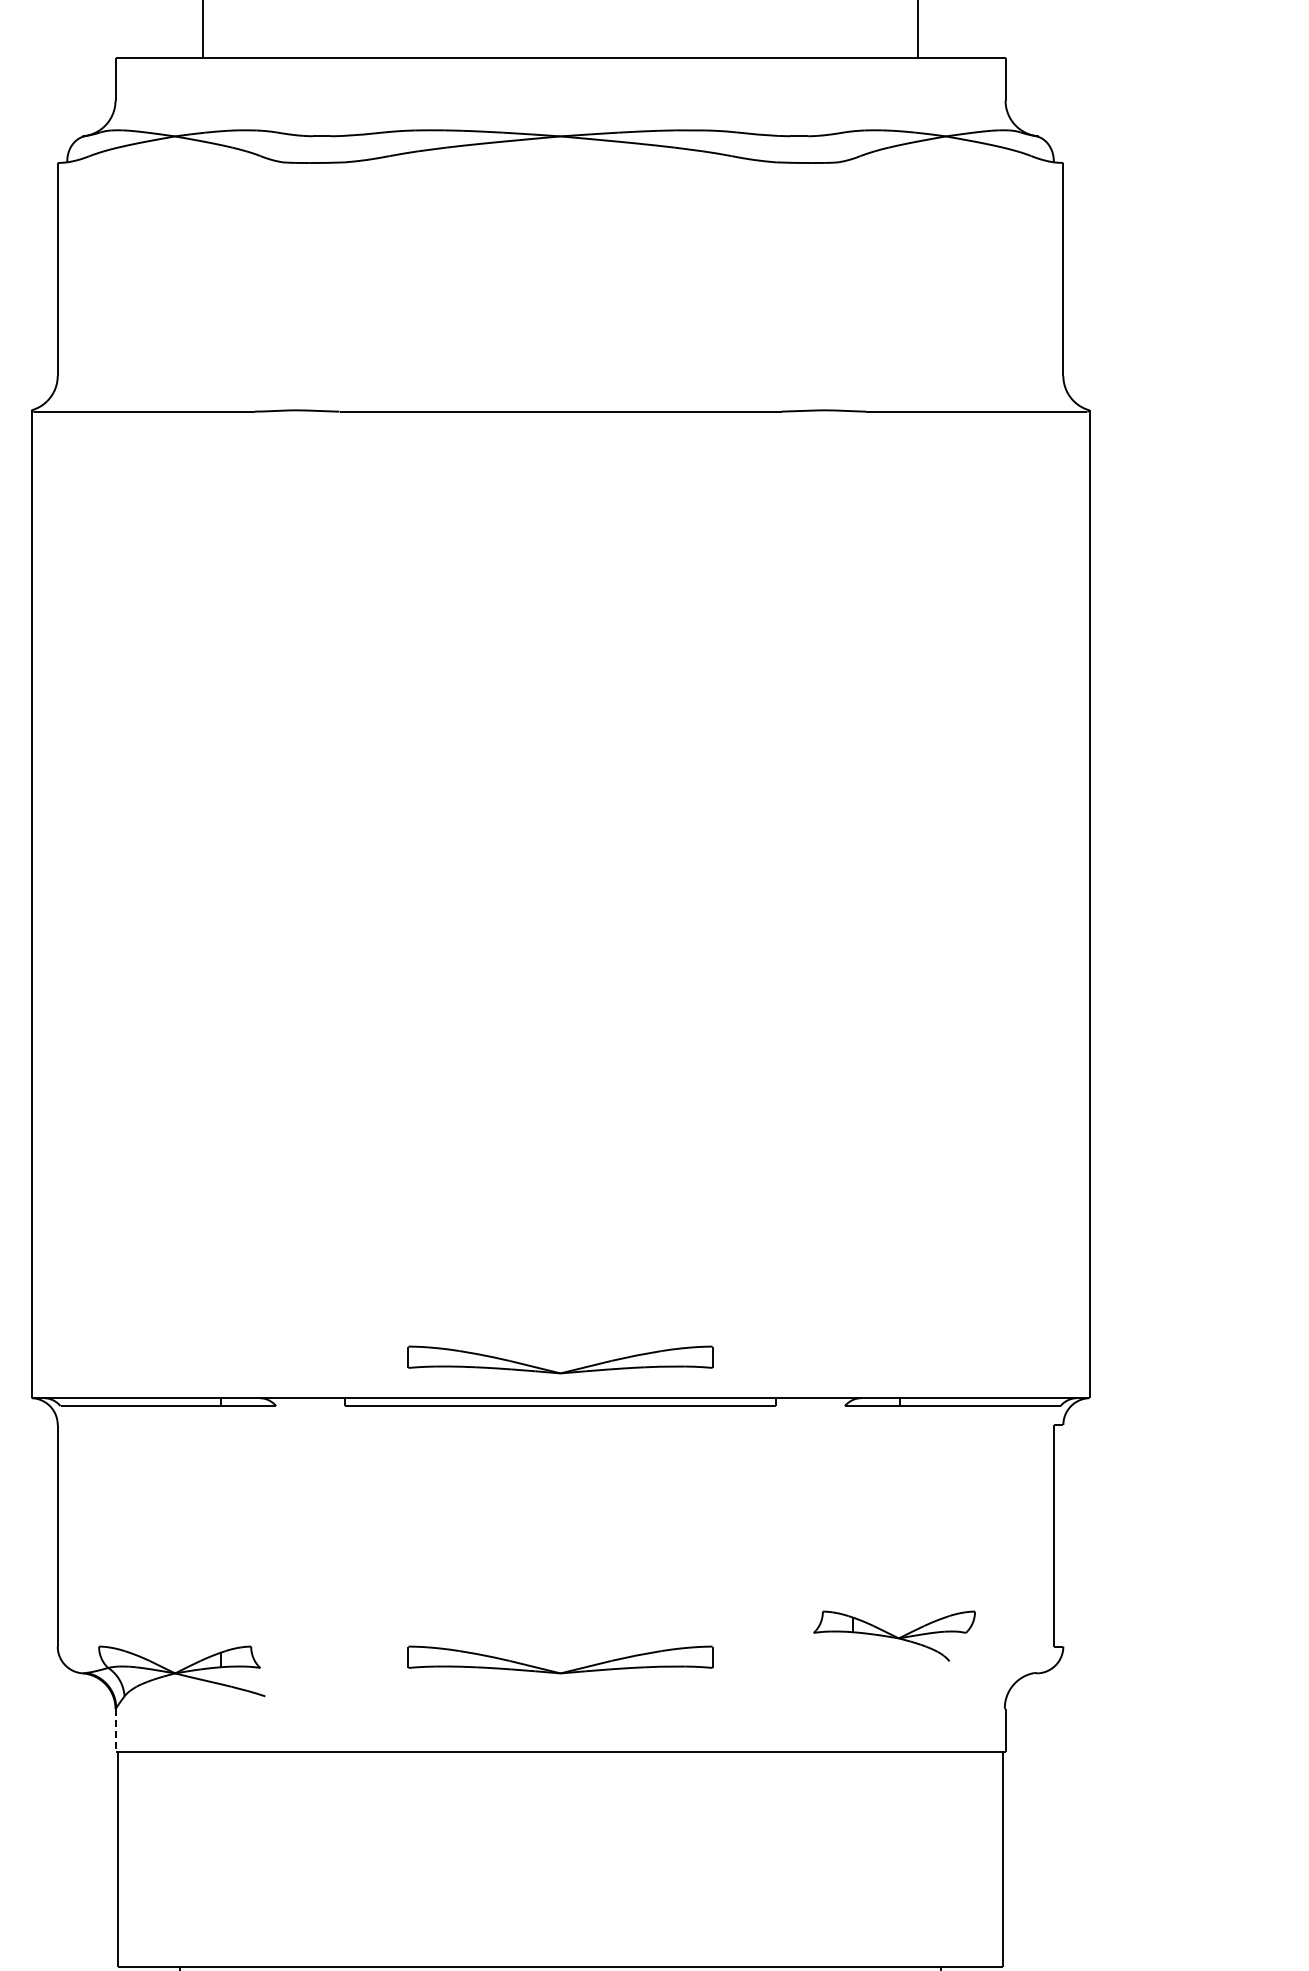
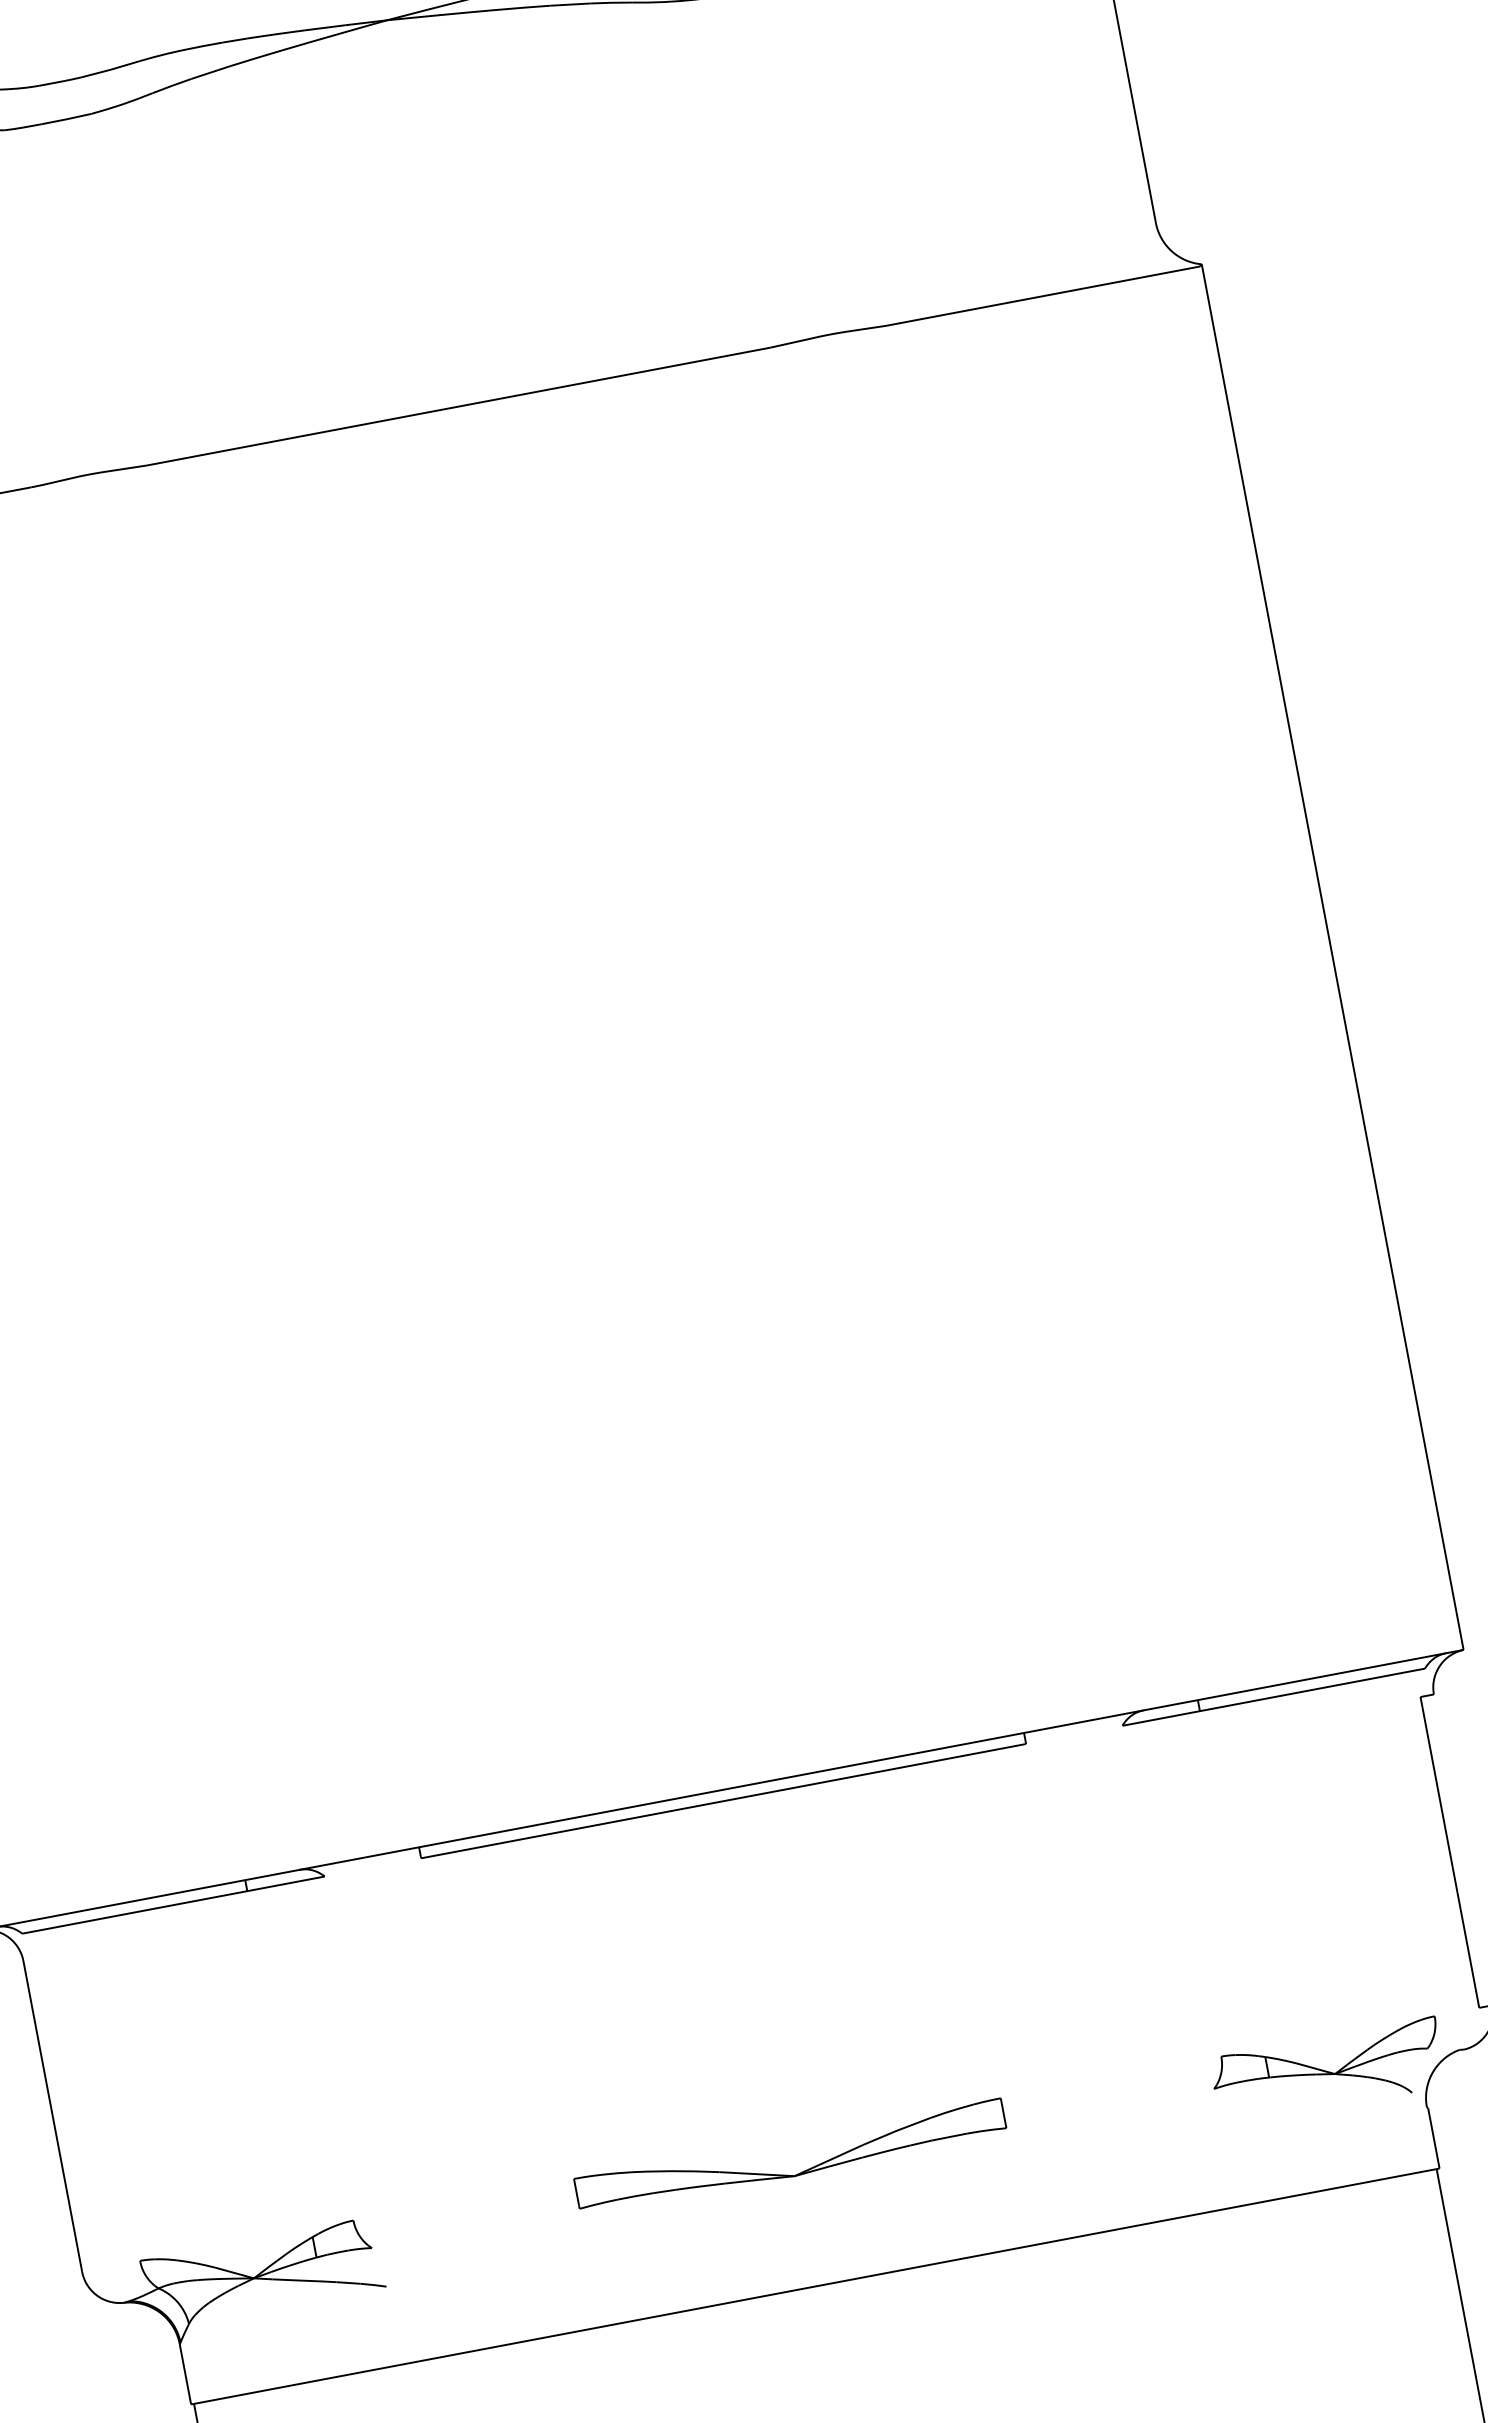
part: (557, 1371) -> (710, 1753), removed
part: (894, 1635) -> (1328, 2071), moved
line: (115, 1730) -> (185, 2374), dashed -> solid

